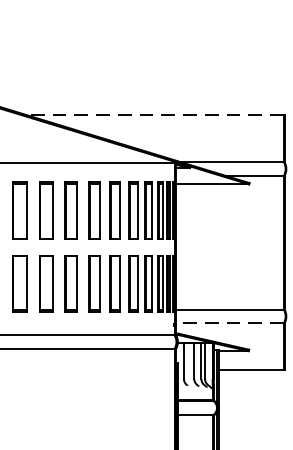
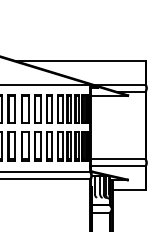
line: (155, 114) -> (80, 60), dashed -> solid
line: (228, 323) -> (117, 166), dashed -> solid

